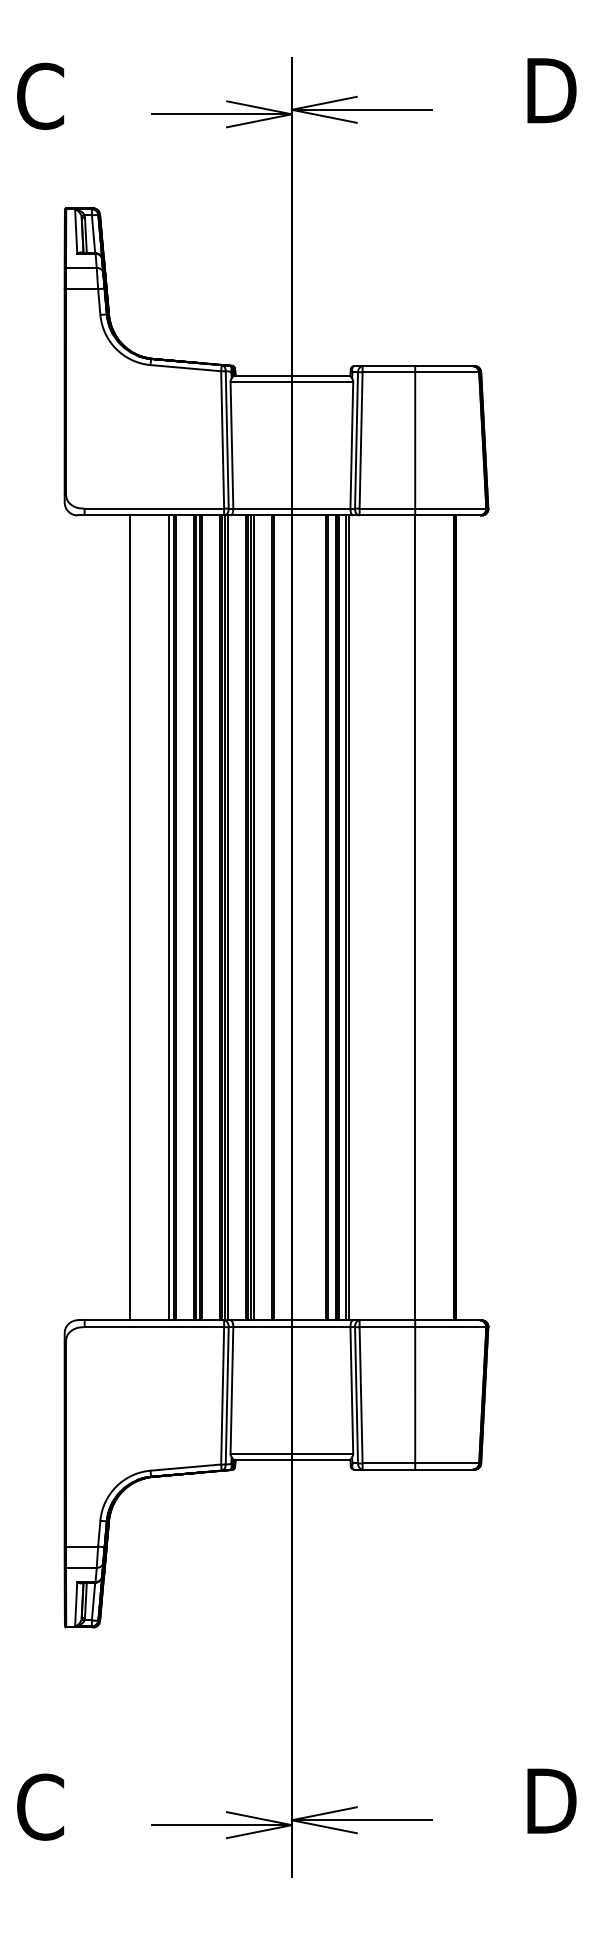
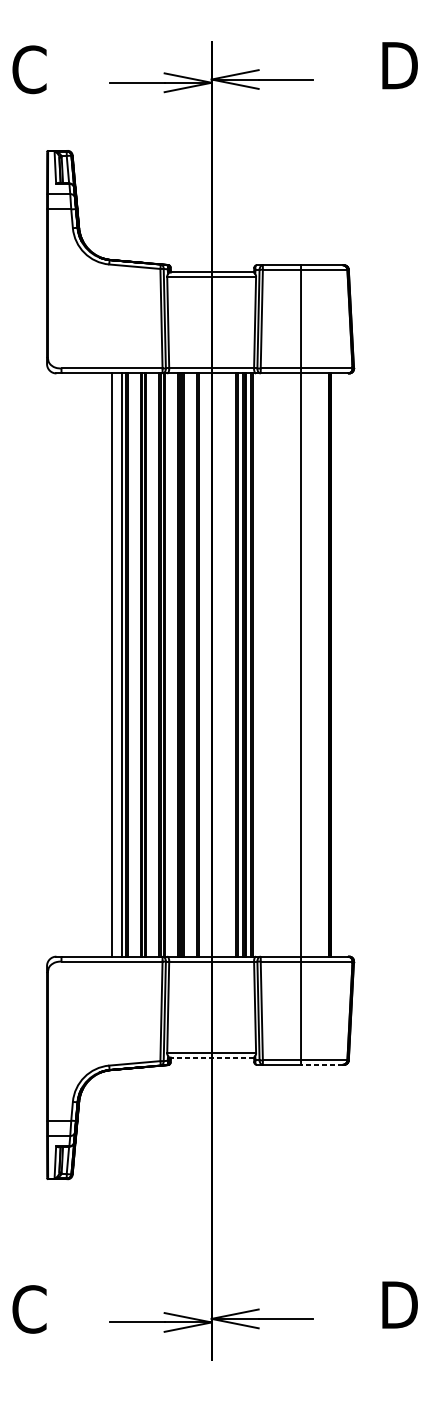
line: (129, 917) -> (112, 664), moved
line: (292, 1459) -> (212, 1057), solid -> dashed
line: (443, 1469) -> (321, 1064), solid -> dashed

